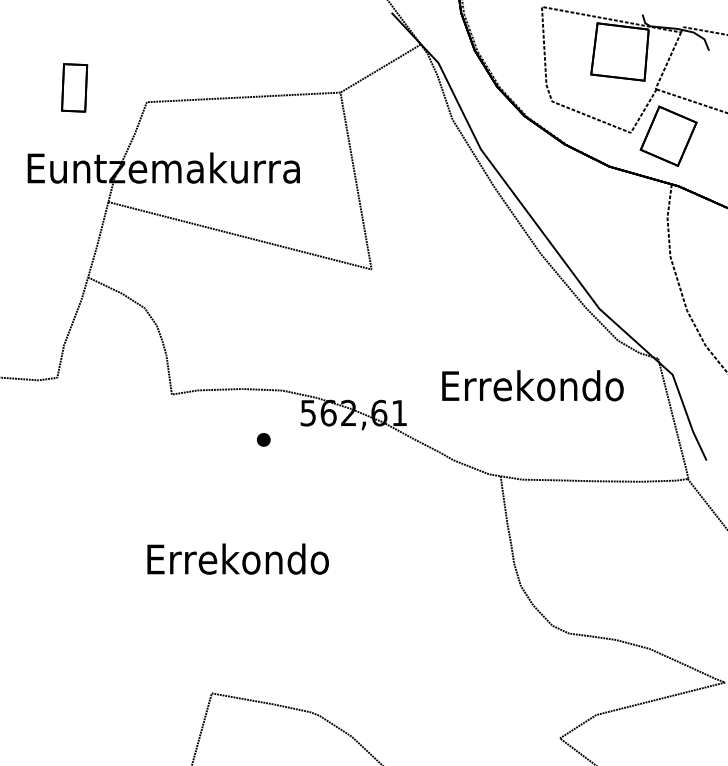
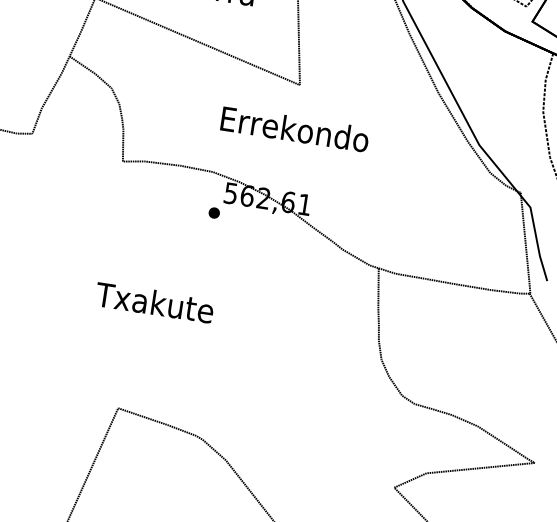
text: (532, 385) -> (294, 129), moved
part: (263, 439) -> (214, 212), moved
text: (237, 558) -> (155, 302), Errekondo -> Txakute

